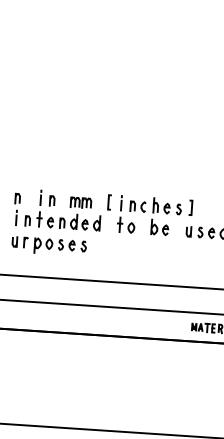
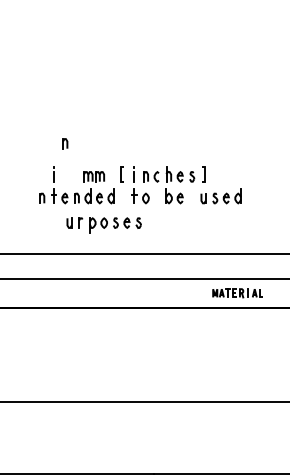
part: (52, 200) -> (65, 143), moved
part: (16, 209) -> (30, 187), removed
part: (48, 246) -> (103, 225), moved

